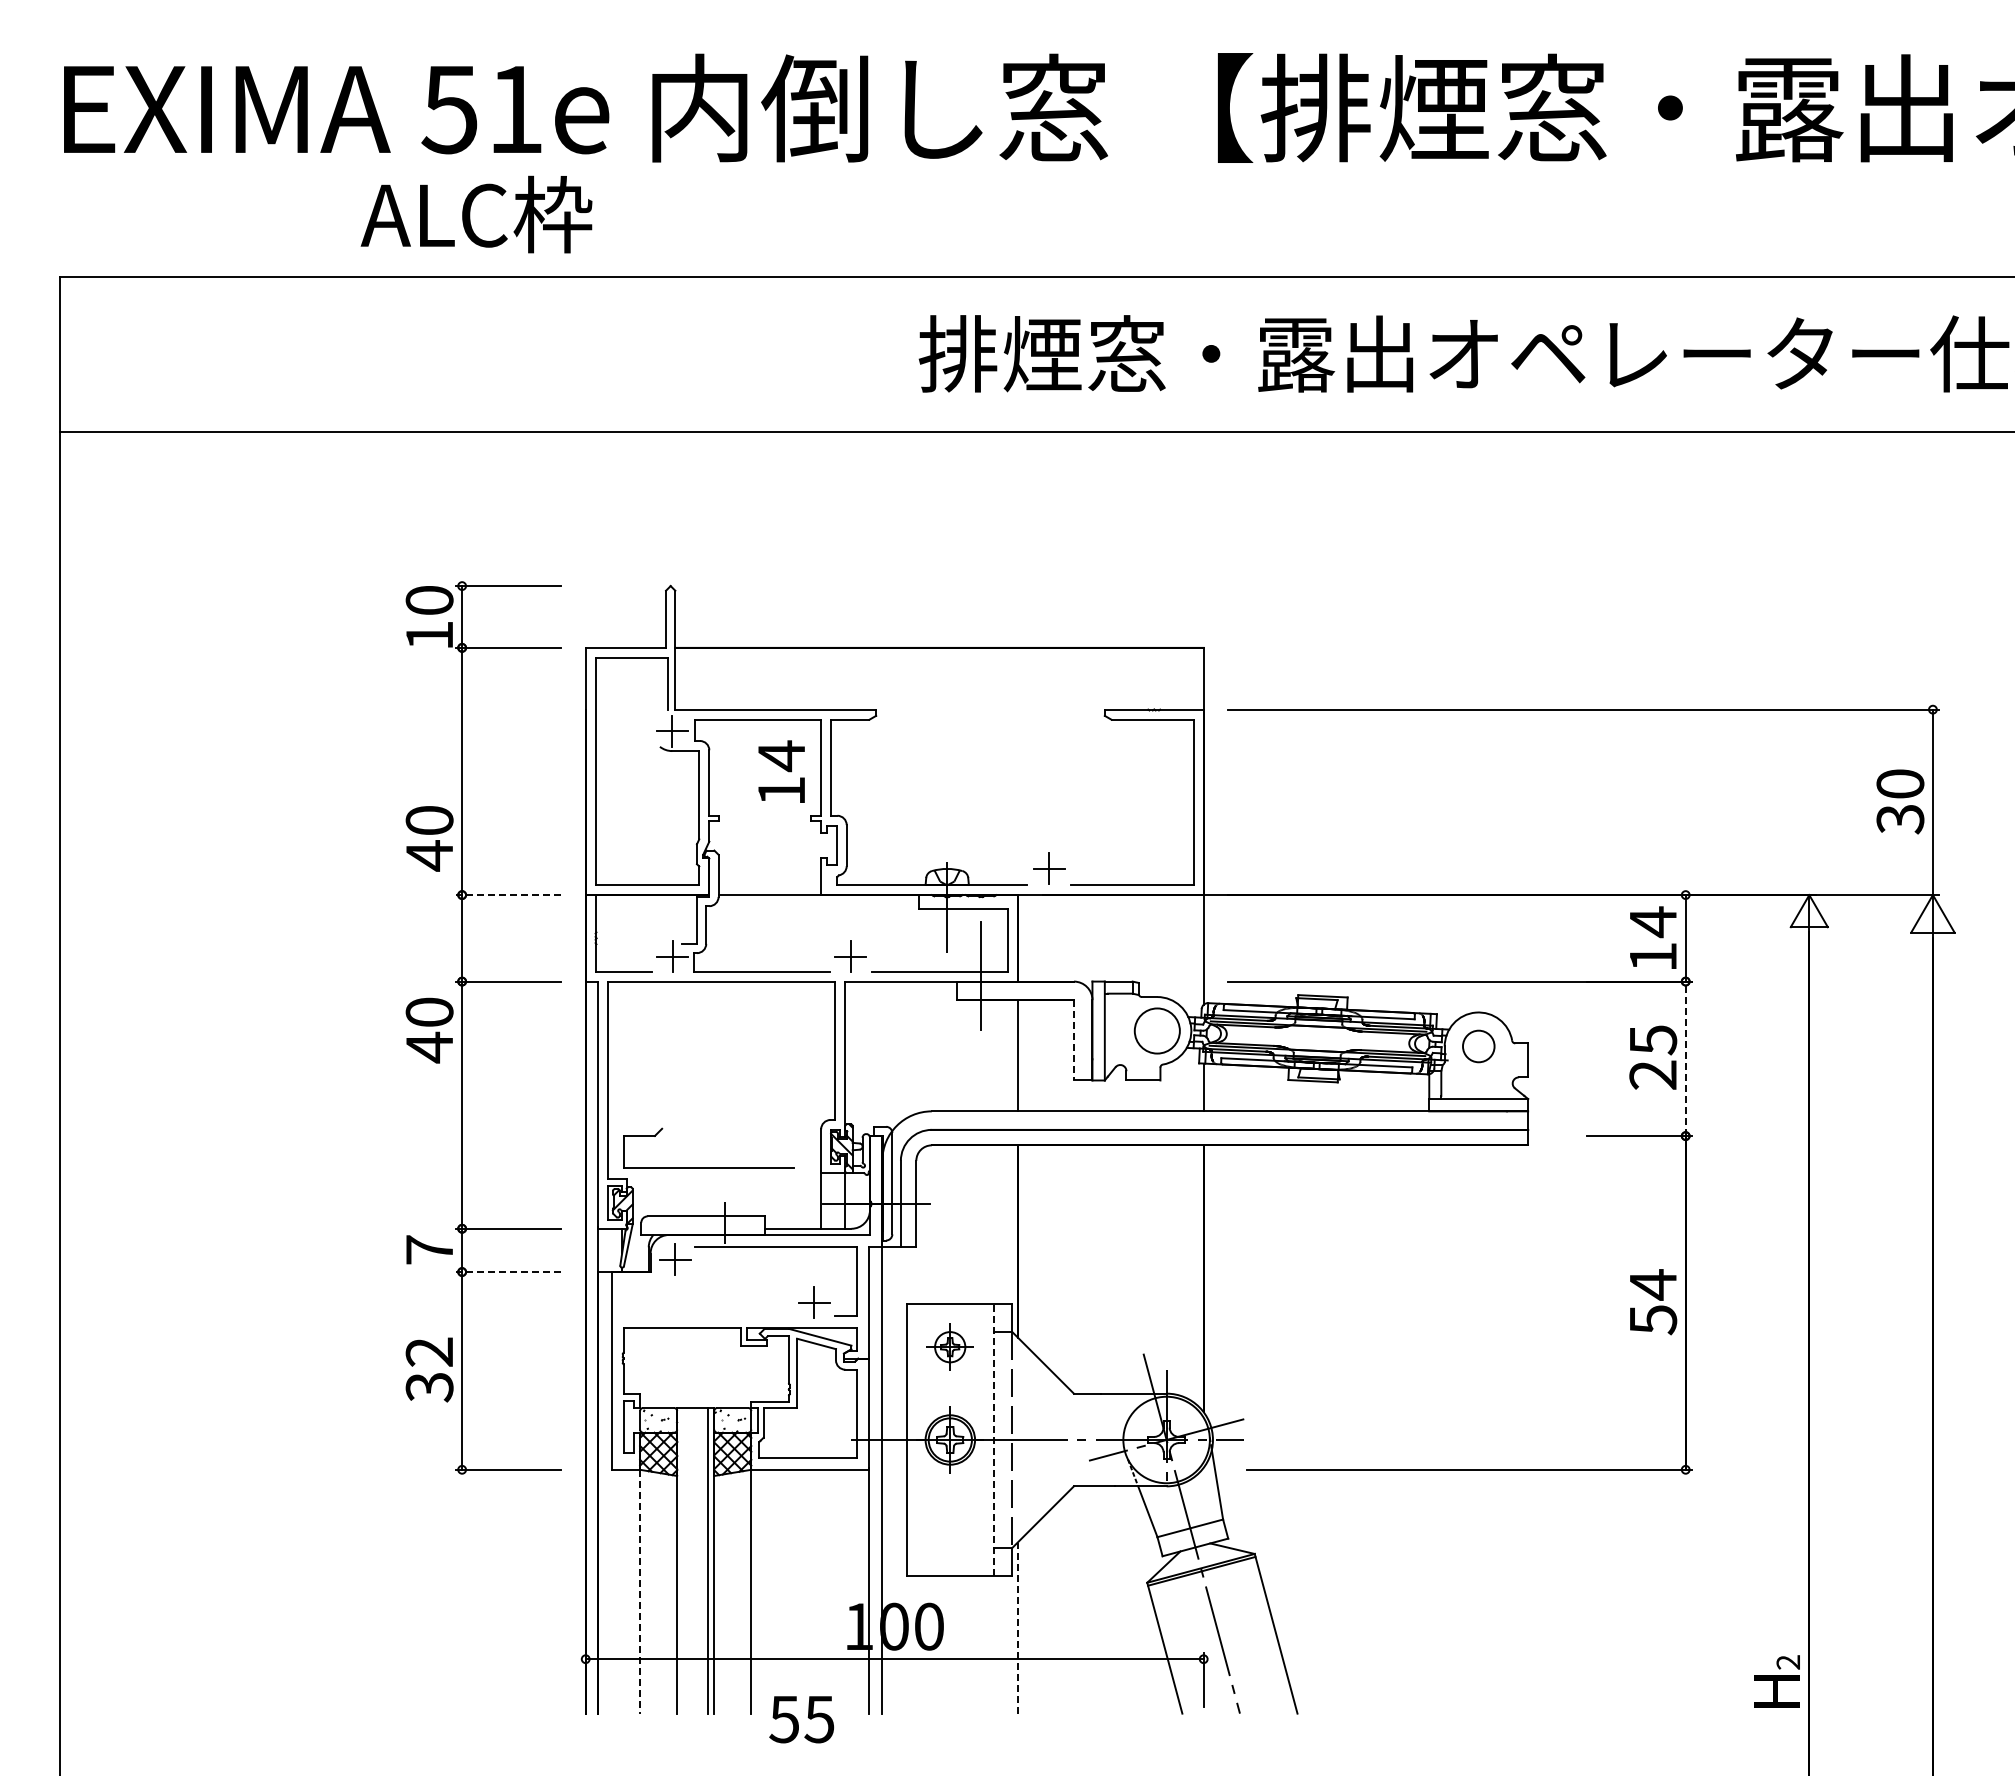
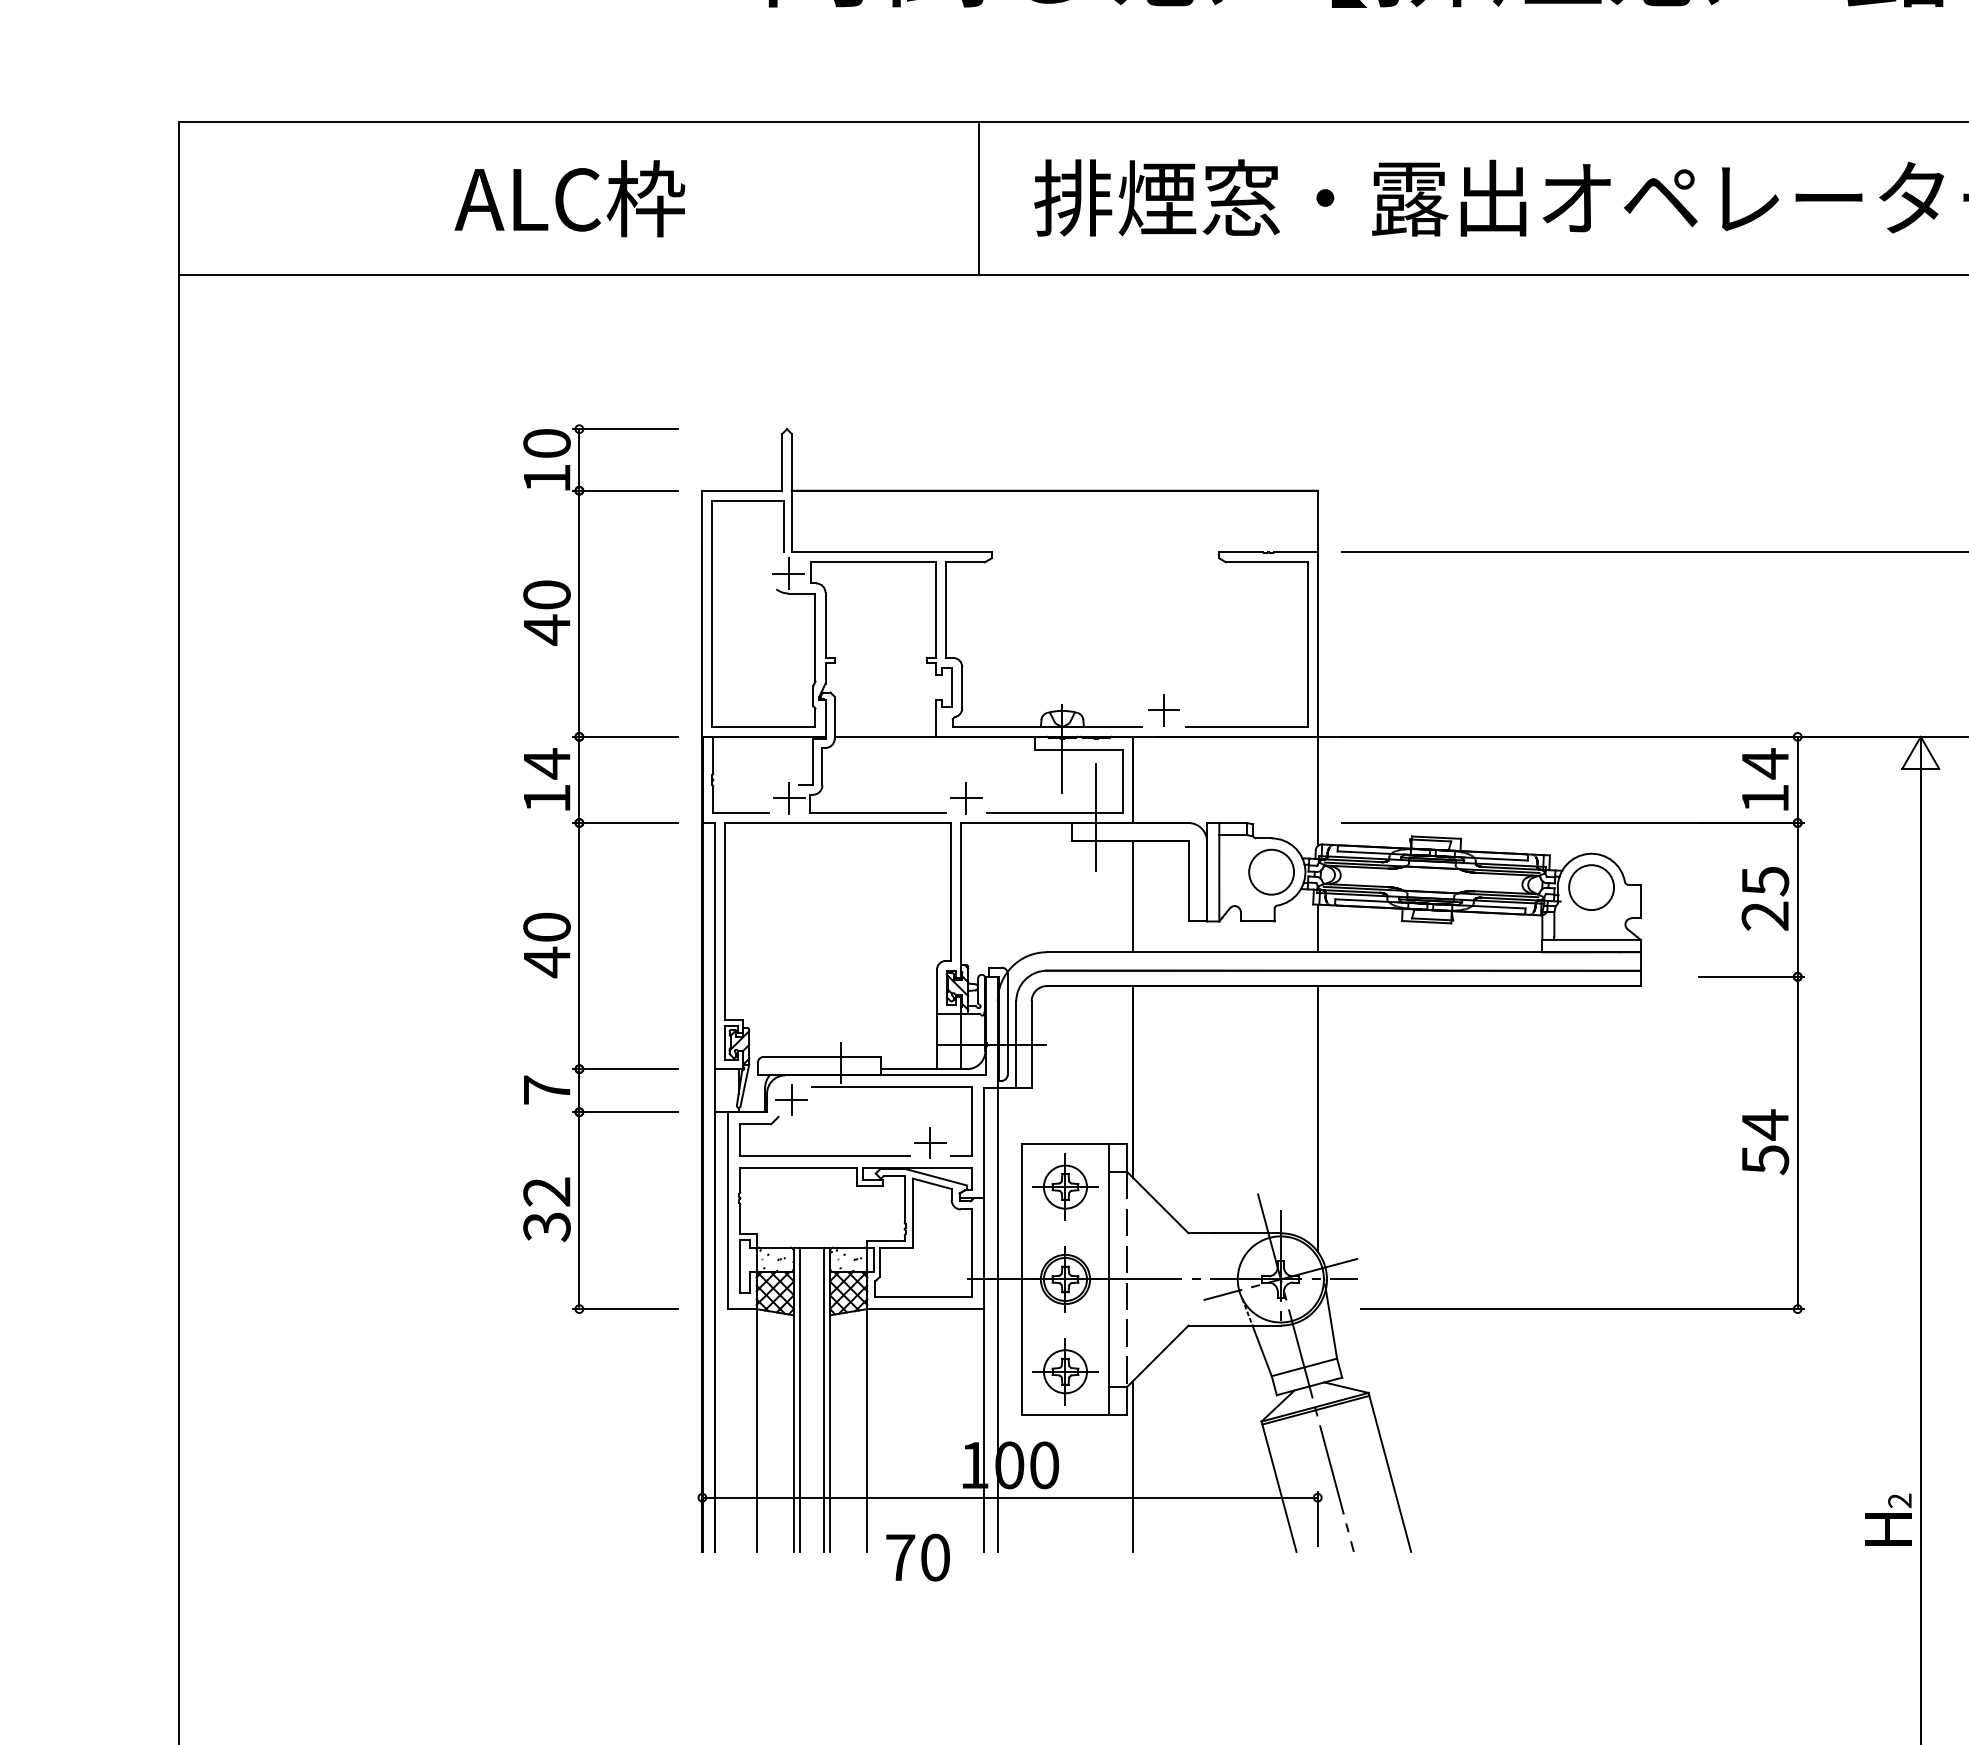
text: (476, 214) -> (569, 198), moved
line: (863, 354) -> (979, 198), added
text: (781, 771) -> (546, 779), moved
text: (429, 838) -> (546, 612), moved
line: (508, 895) -> (625, 737), dashed -> solid
text: (429, 1030) -> (546, 945), moved
line: (1073, 1040) -> (1188, 881), dashed -> solid
circle: (1478, 1046) -> (1591, 887), size x1.43
line: (1685, 1058) -> (1797, 899), dashed -> solid
part: (708, 1167) -> (824, 1155), moved
line: (508, 1272) -> (625, 1112), dashed -> solid
part: (949, 1346) -> (1064, 1186), size x1.43
line: (993, 1440) -> (1108, 1279), dashed -> solid
part: (949, 1532) -> (1064, 1371), added
line: (683, 1560) -> (799, 1399), added
line: (640, 1591) -> (756, 1430), dashed -> solid
line: (1017, 1628) -> (1132, 1467), dashed -> solid
text: (801, 1719) -> (917, 1557), 55 -> 70

